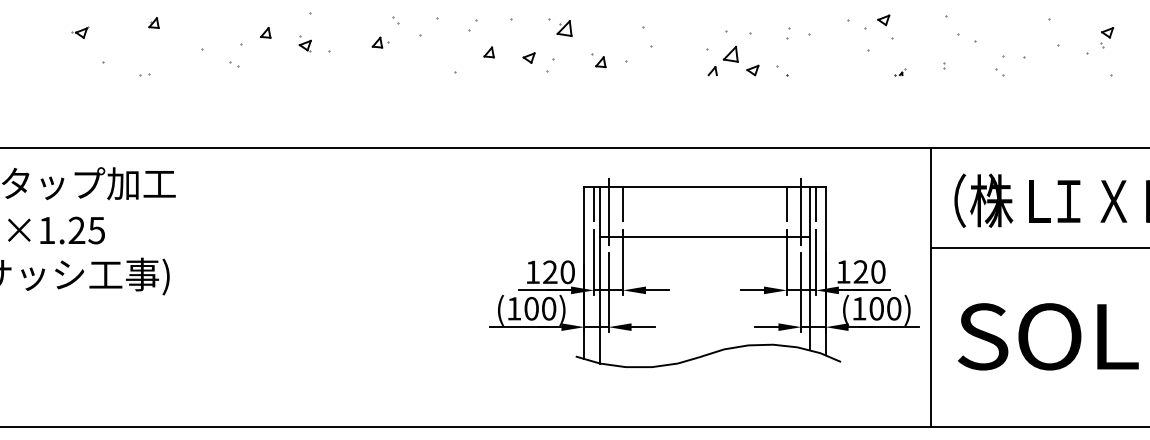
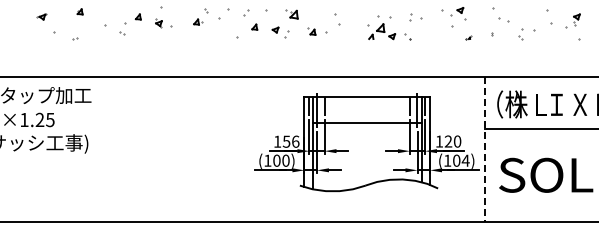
text: (557, 271) -> (290, 141), 120 -> 156
line: (930, 287) -> (484, 149), solid -> dashed
text: (893, 308) -> (465, 160), (100) -> (104)

